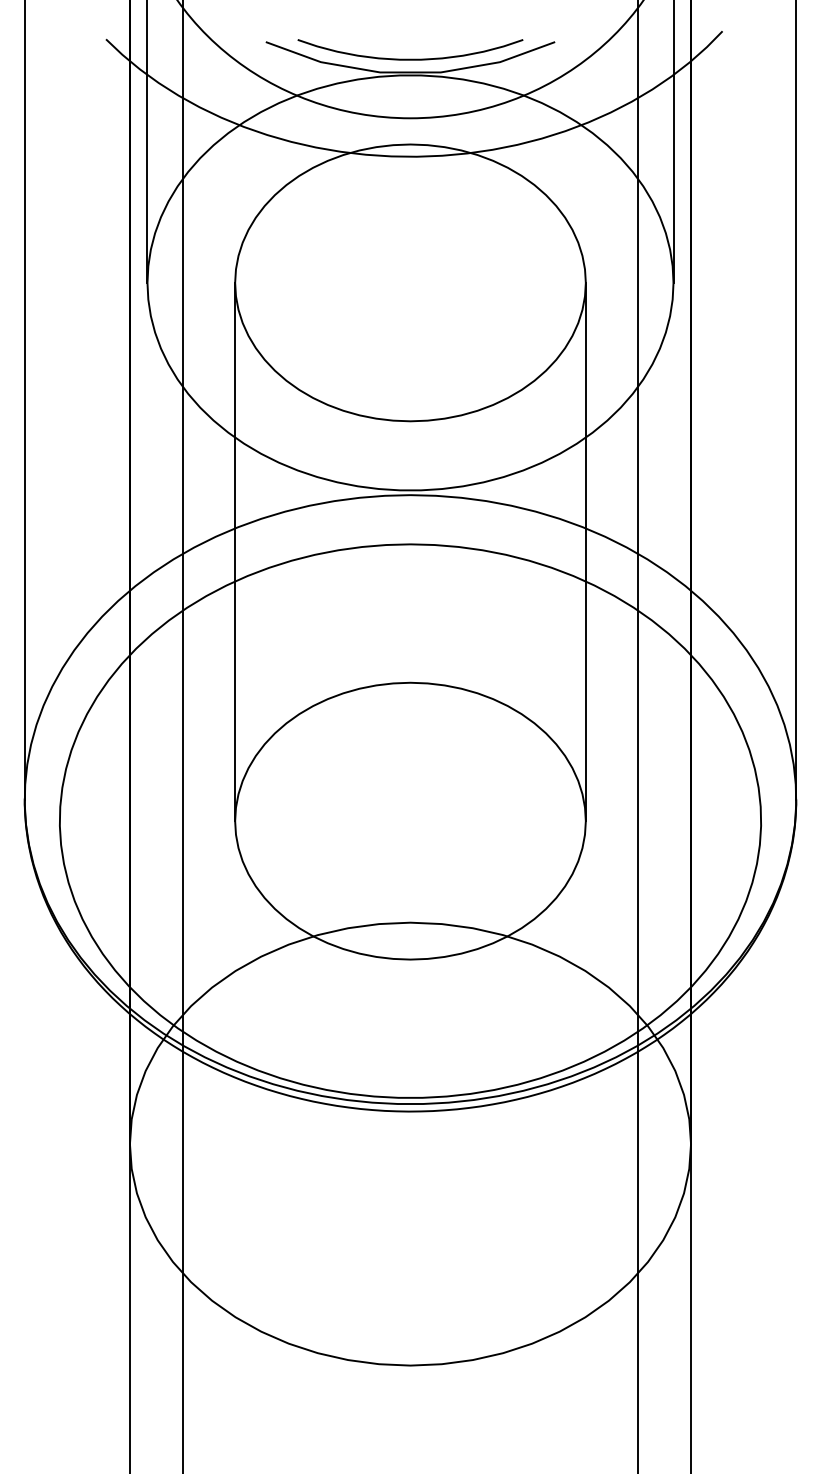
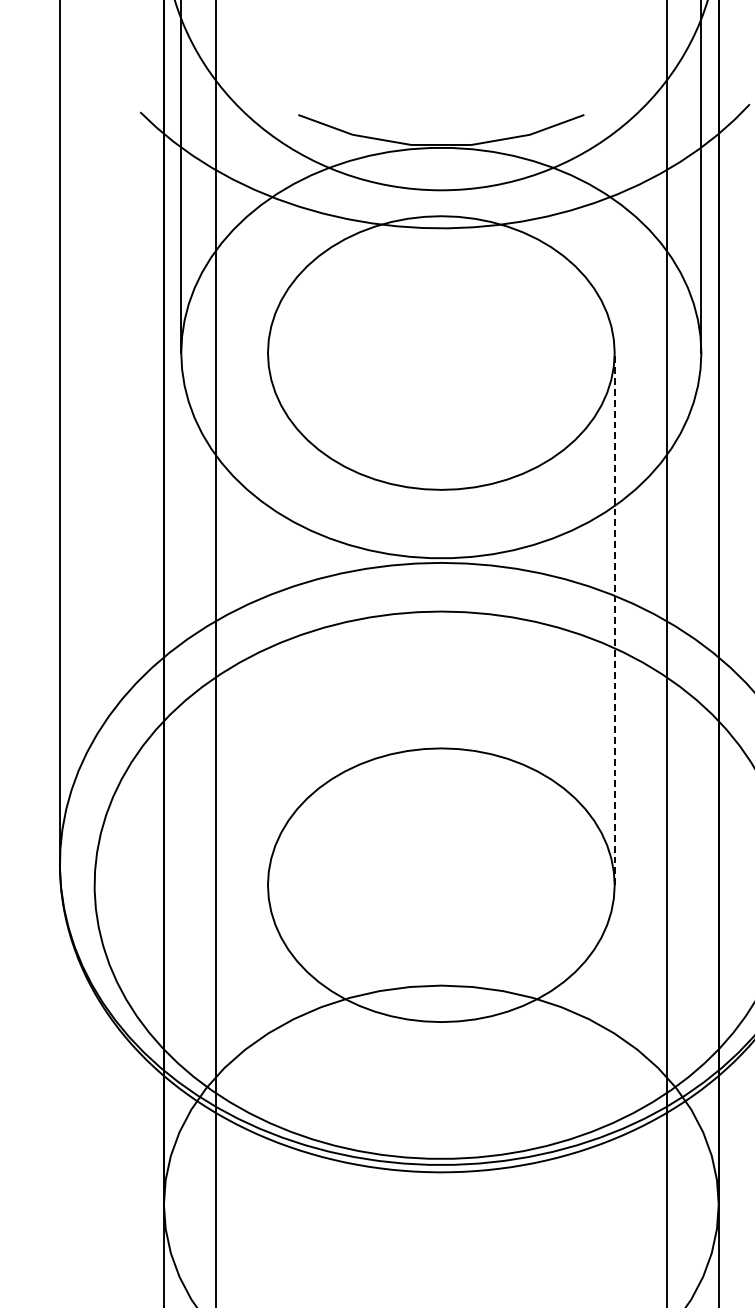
curve: (410, 58) -> (441, 131), removed
line: (235, 551) -> (268, 618), removed
line: (585, 551) -> (614, 618), solid -> dashed

